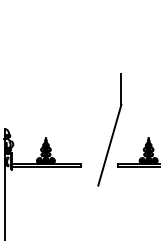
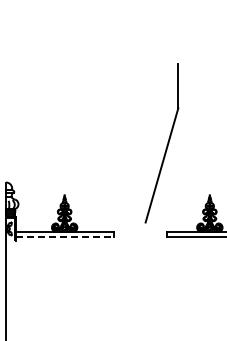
part: (109, 129) -> (161, 143), moved
line: (46, 167) -> (65, 236), solid -> dashed

